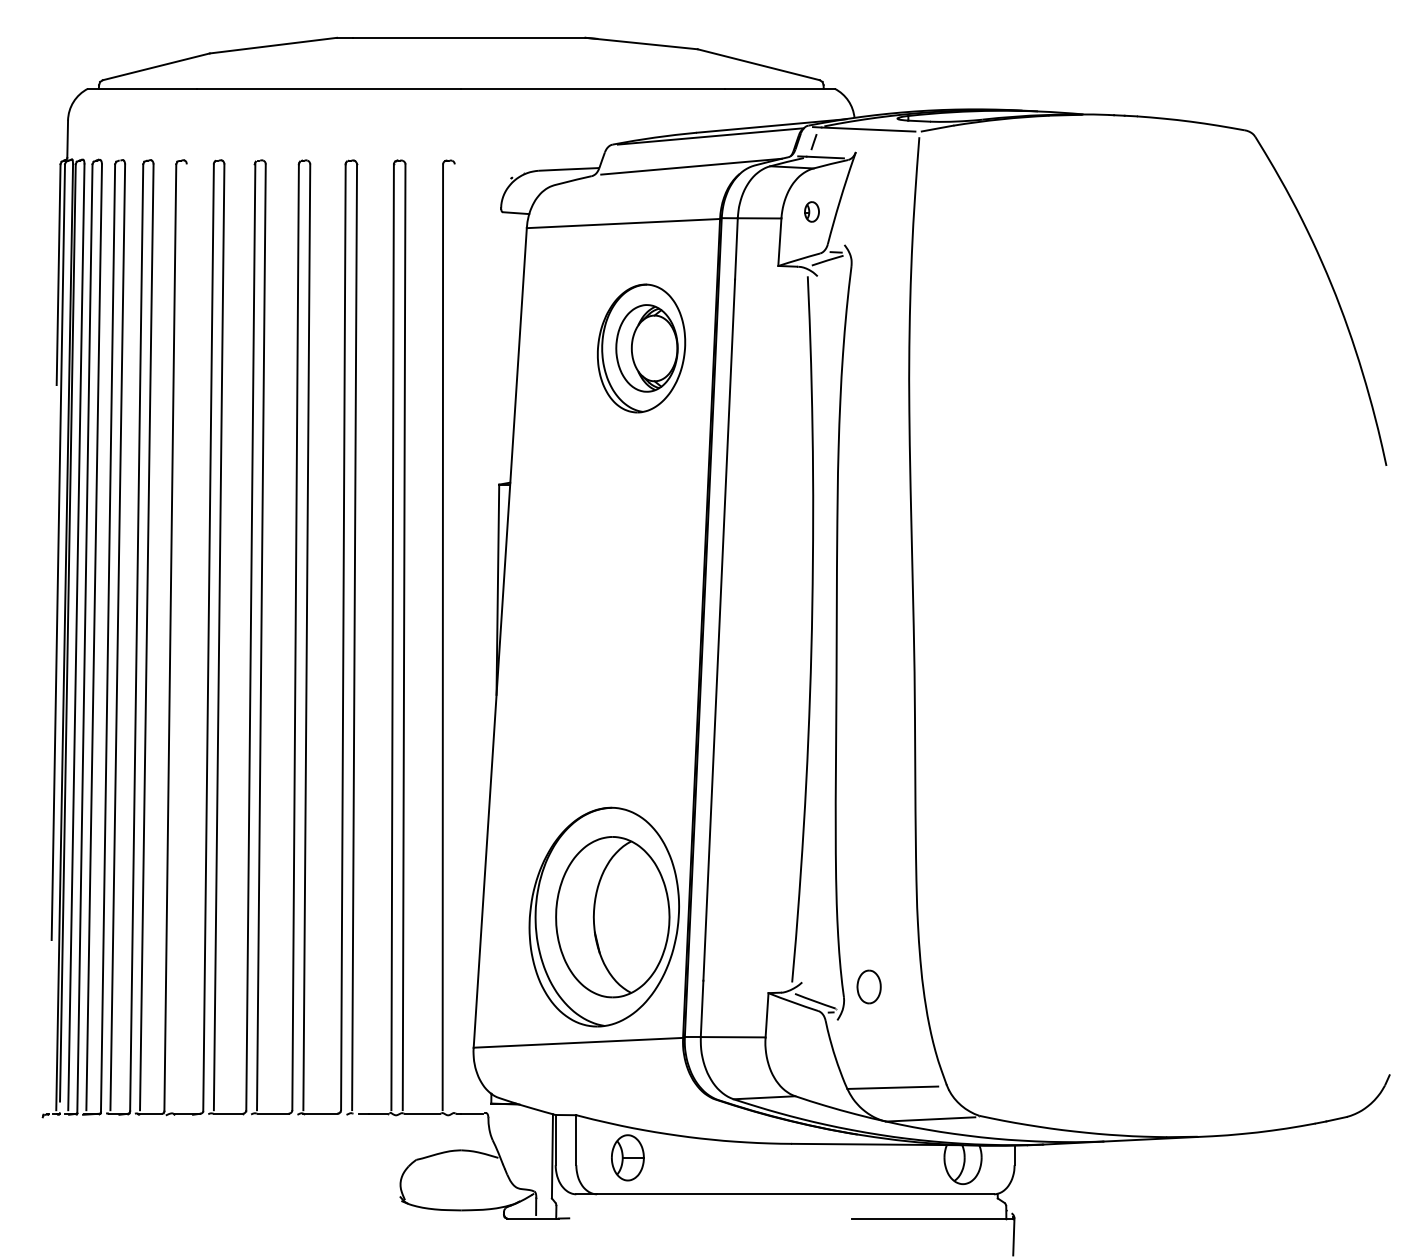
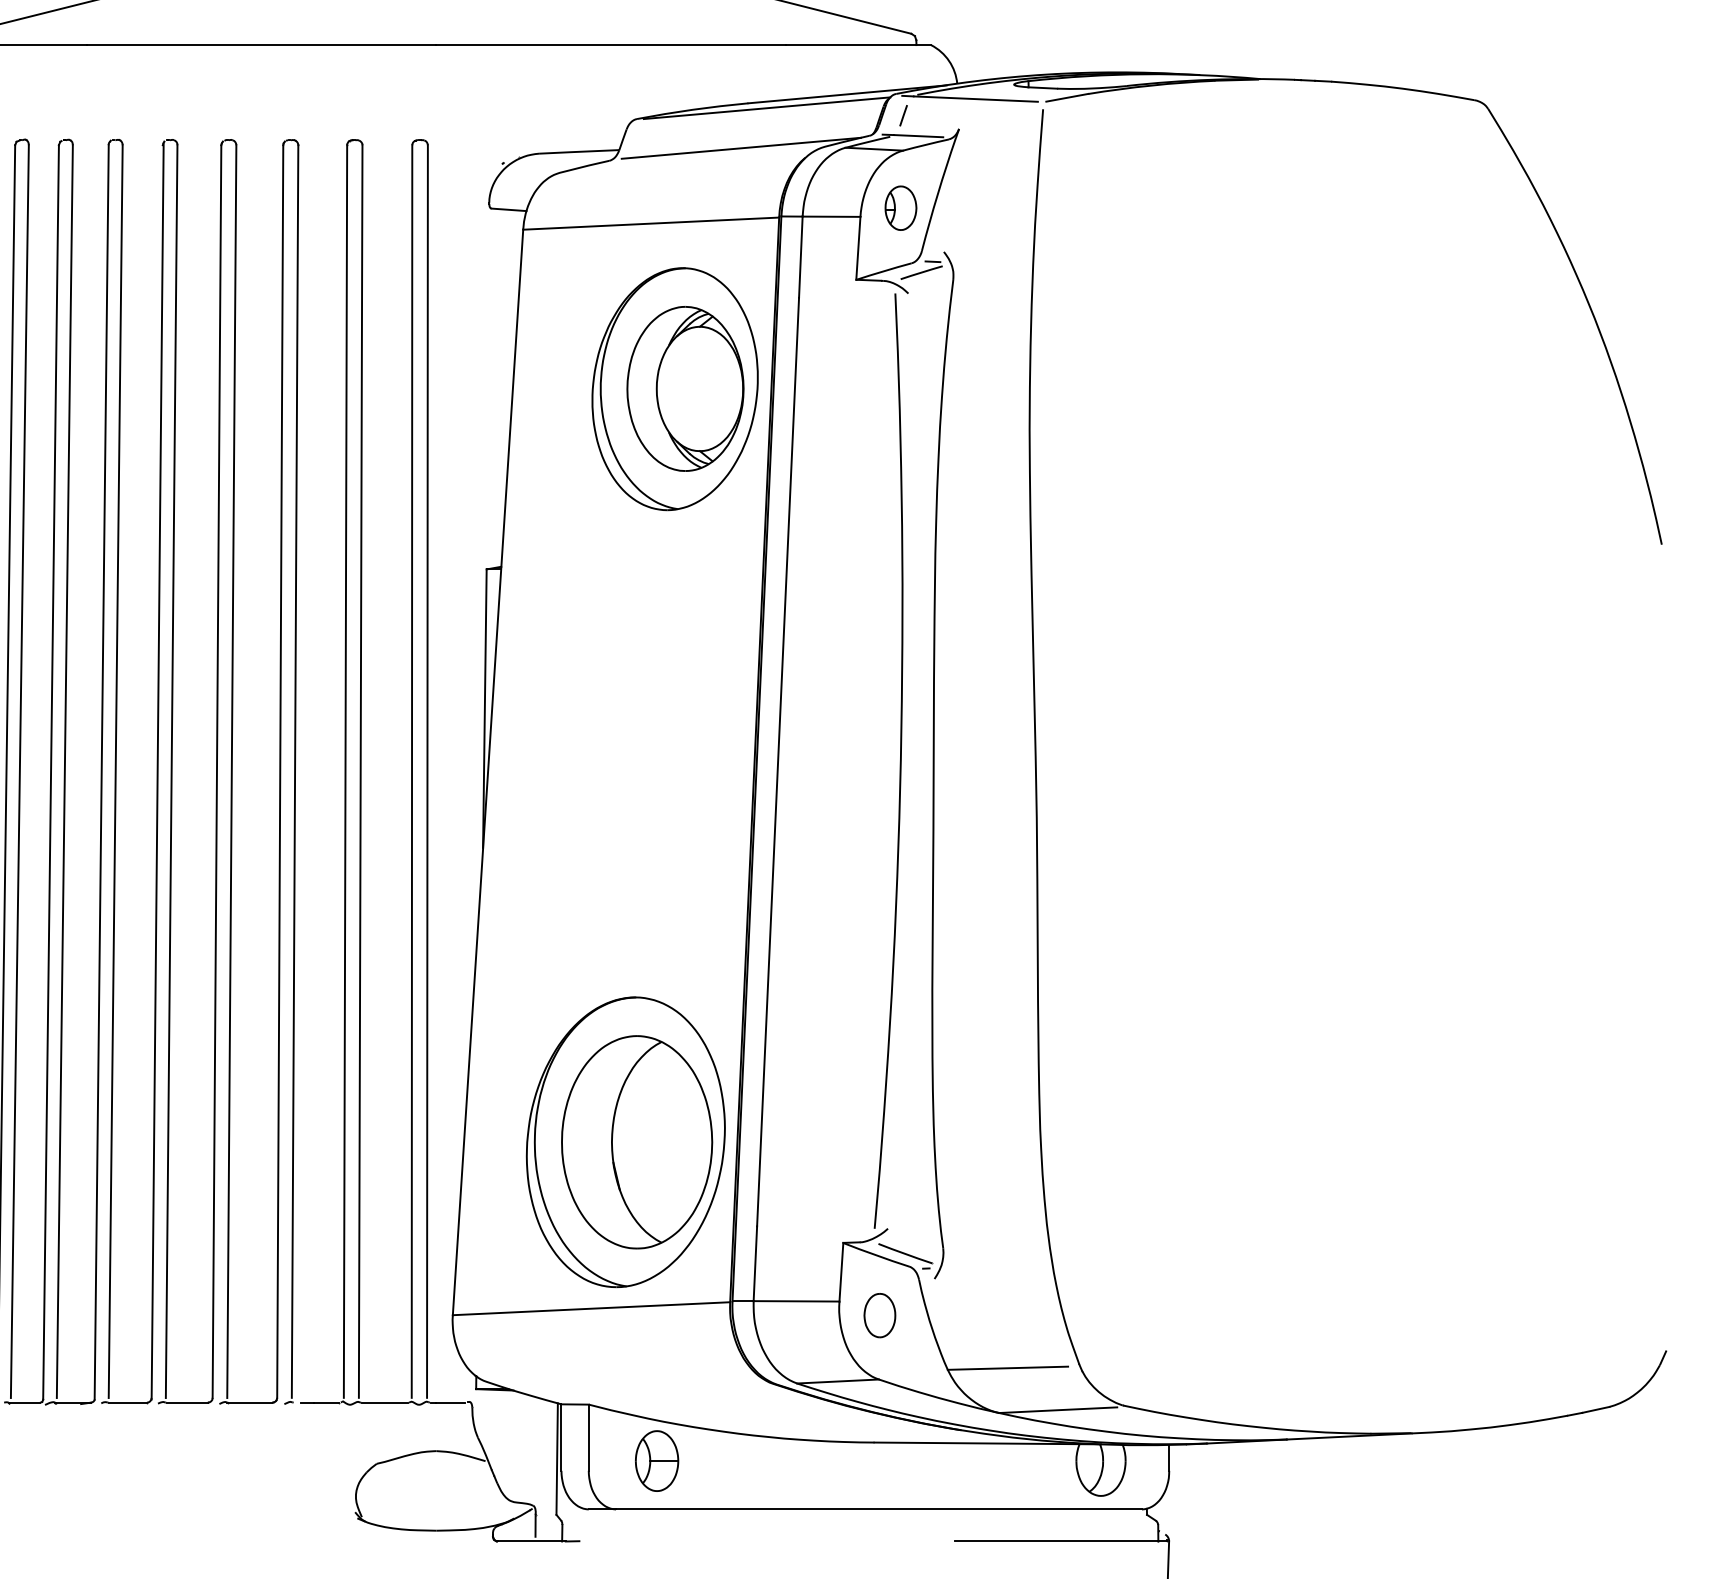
part: (811, 211) -> (900, 207), size x1.67
part: (641, 348) -> (675, 389), size x1.43
line: (180, 637) -> (64, 771), added
line: (454, 637) -> (427, 771), added
part: (868, 986) -> (879, 1314), moved

